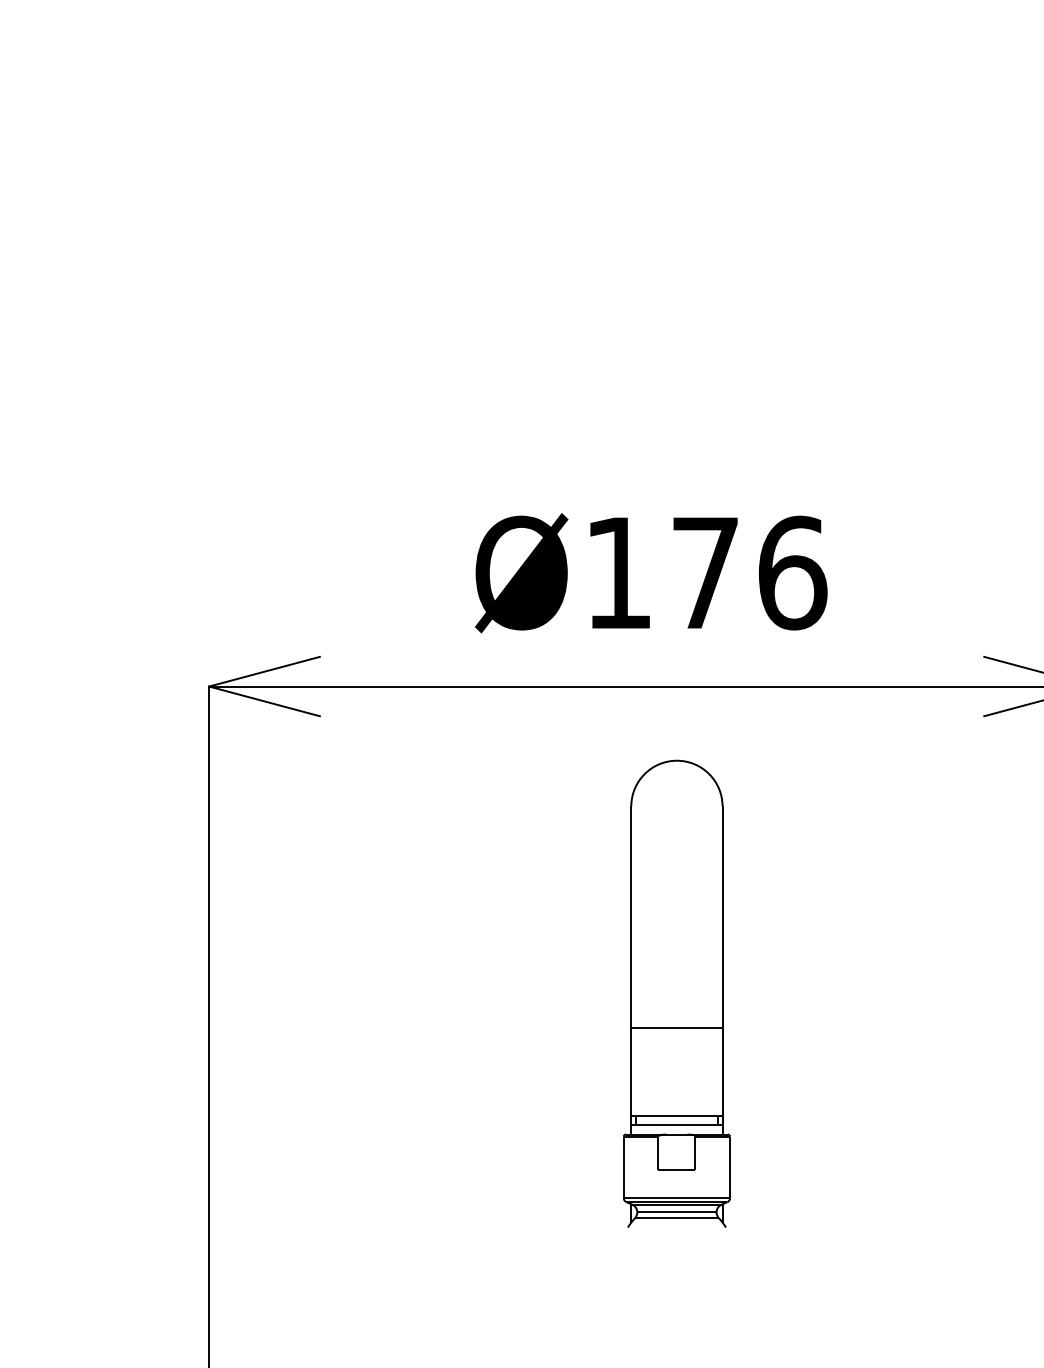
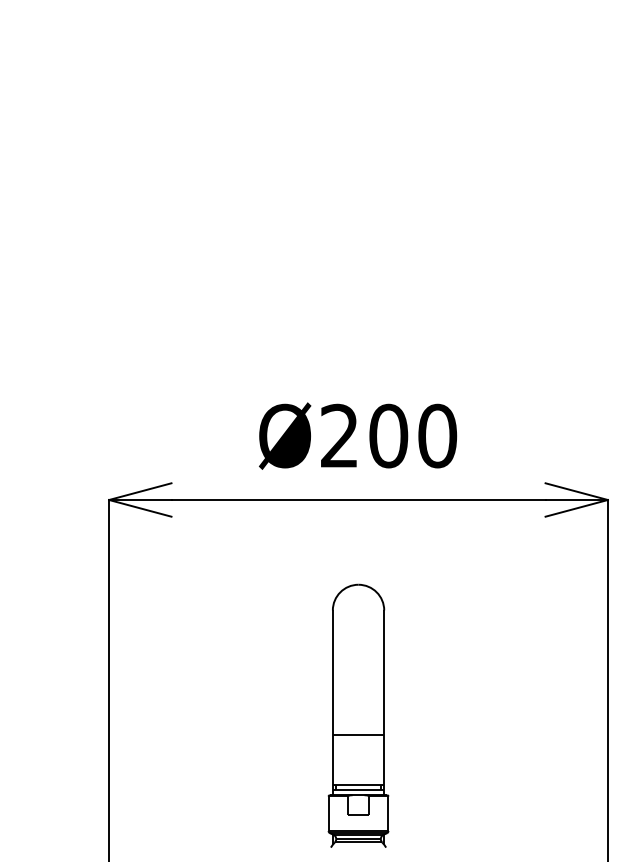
text: (707, 572) -> (389, 435), Ø176 -> Ø200
part: (676, 992) -> (358, 715), moved

